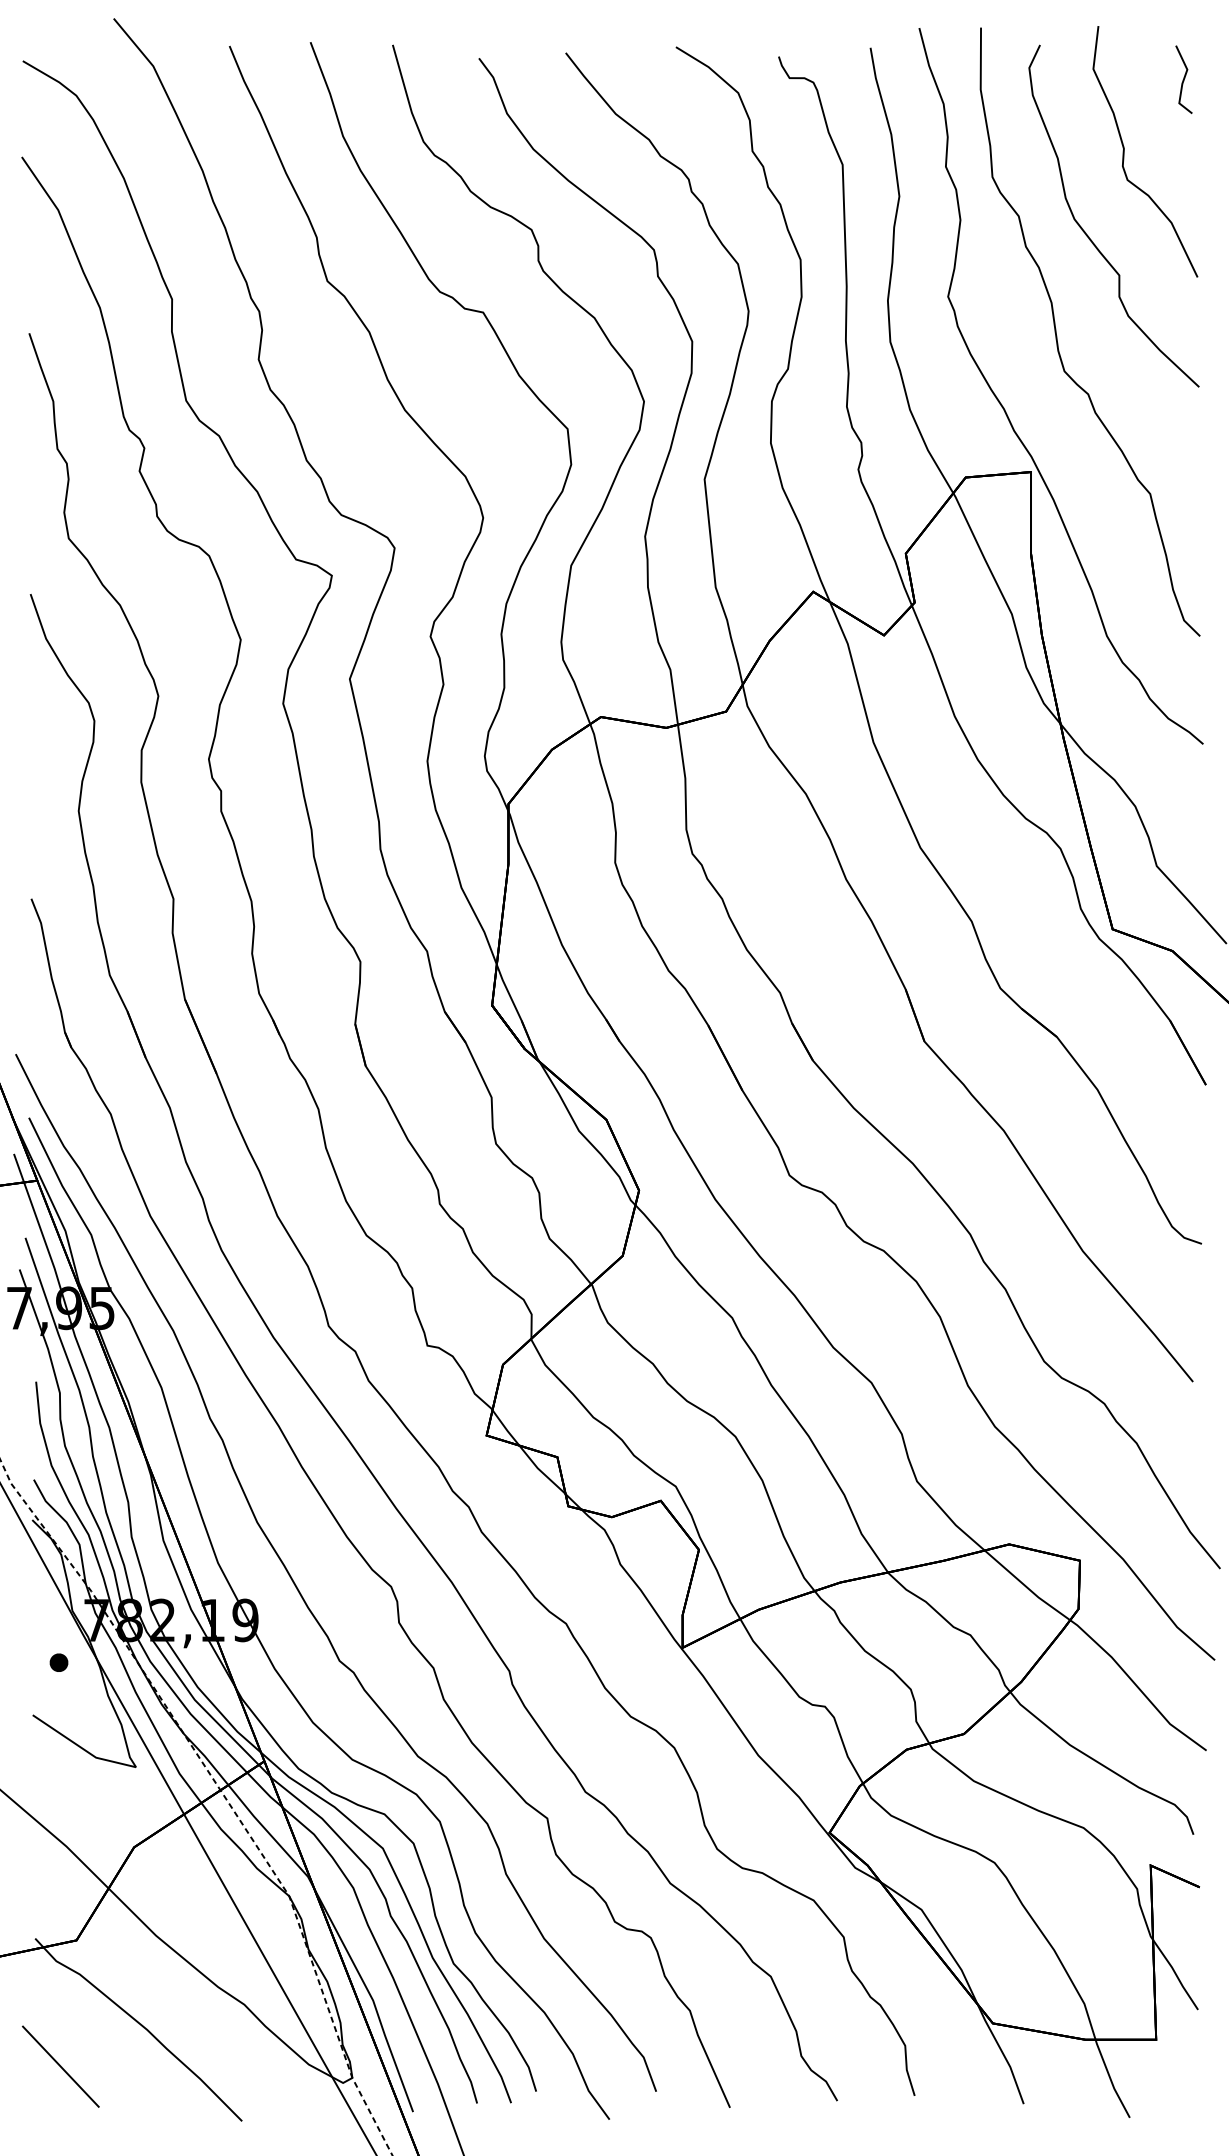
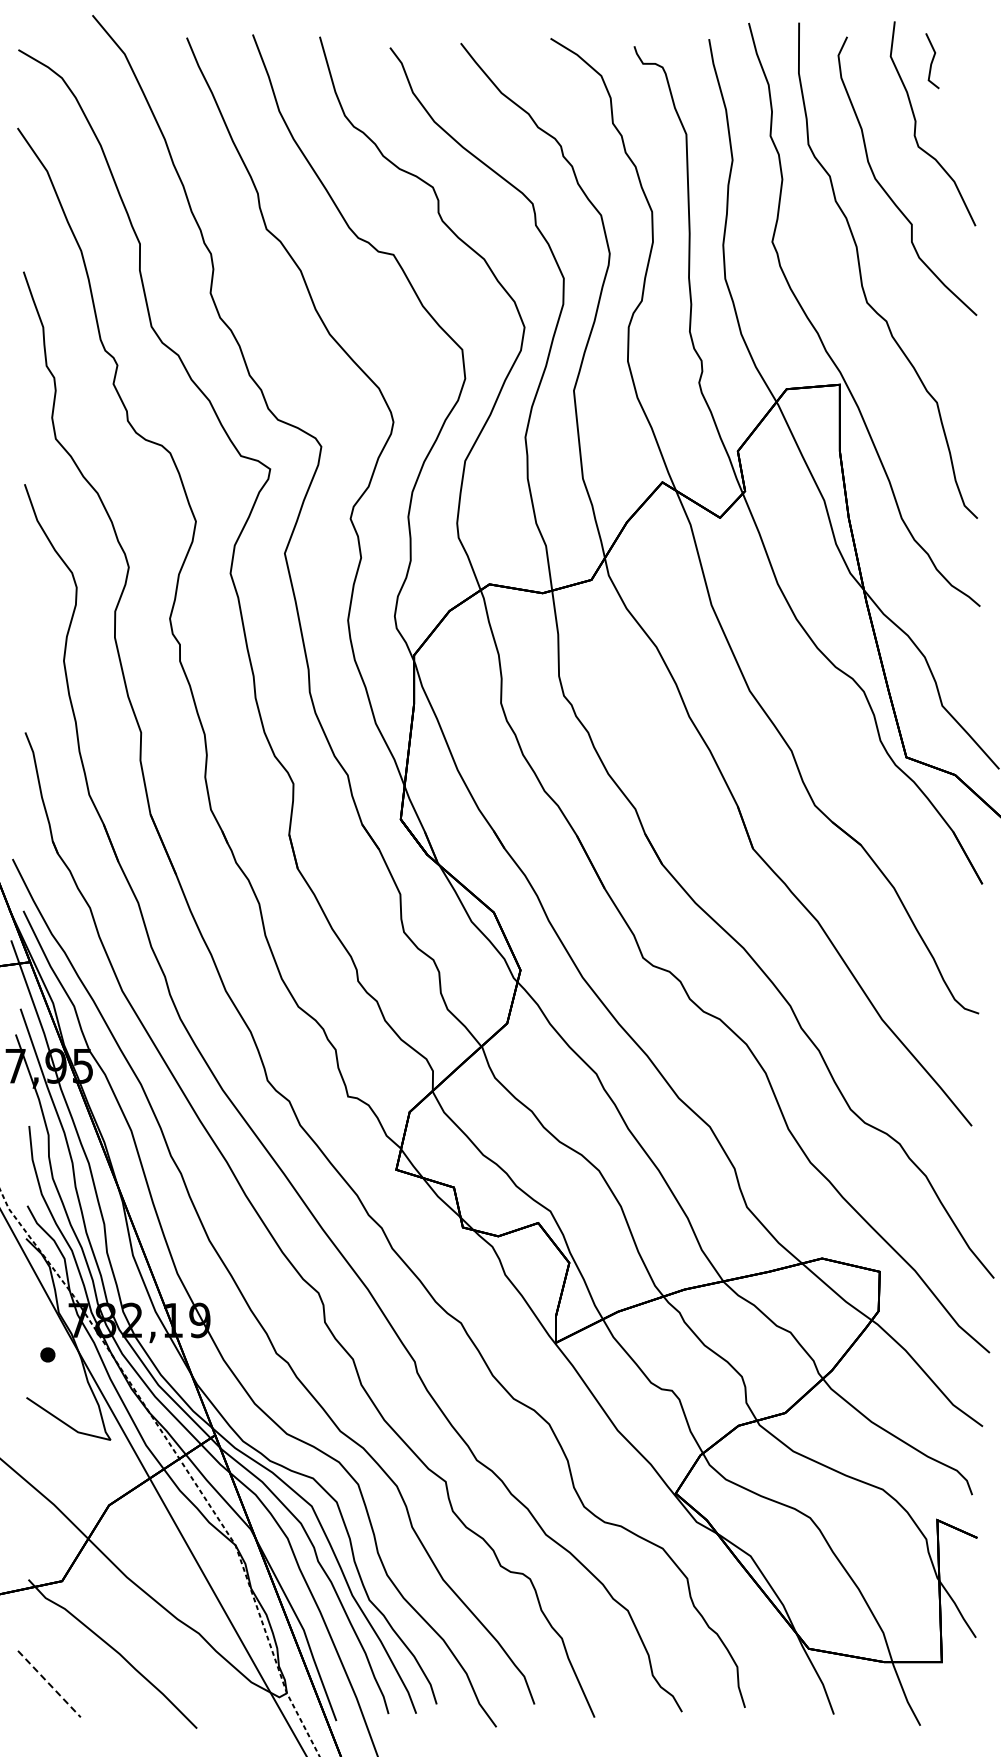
line: (1183, 80) -> (932, 61), moved
line: (60, 2067) -> (49, 1684), solid -> dashed

